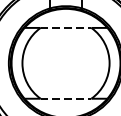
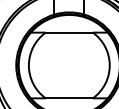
line: (66, 27) -> (69, 32), dashed -> solid
line: (66, 98) -> (69, 98), dashed -> solid

